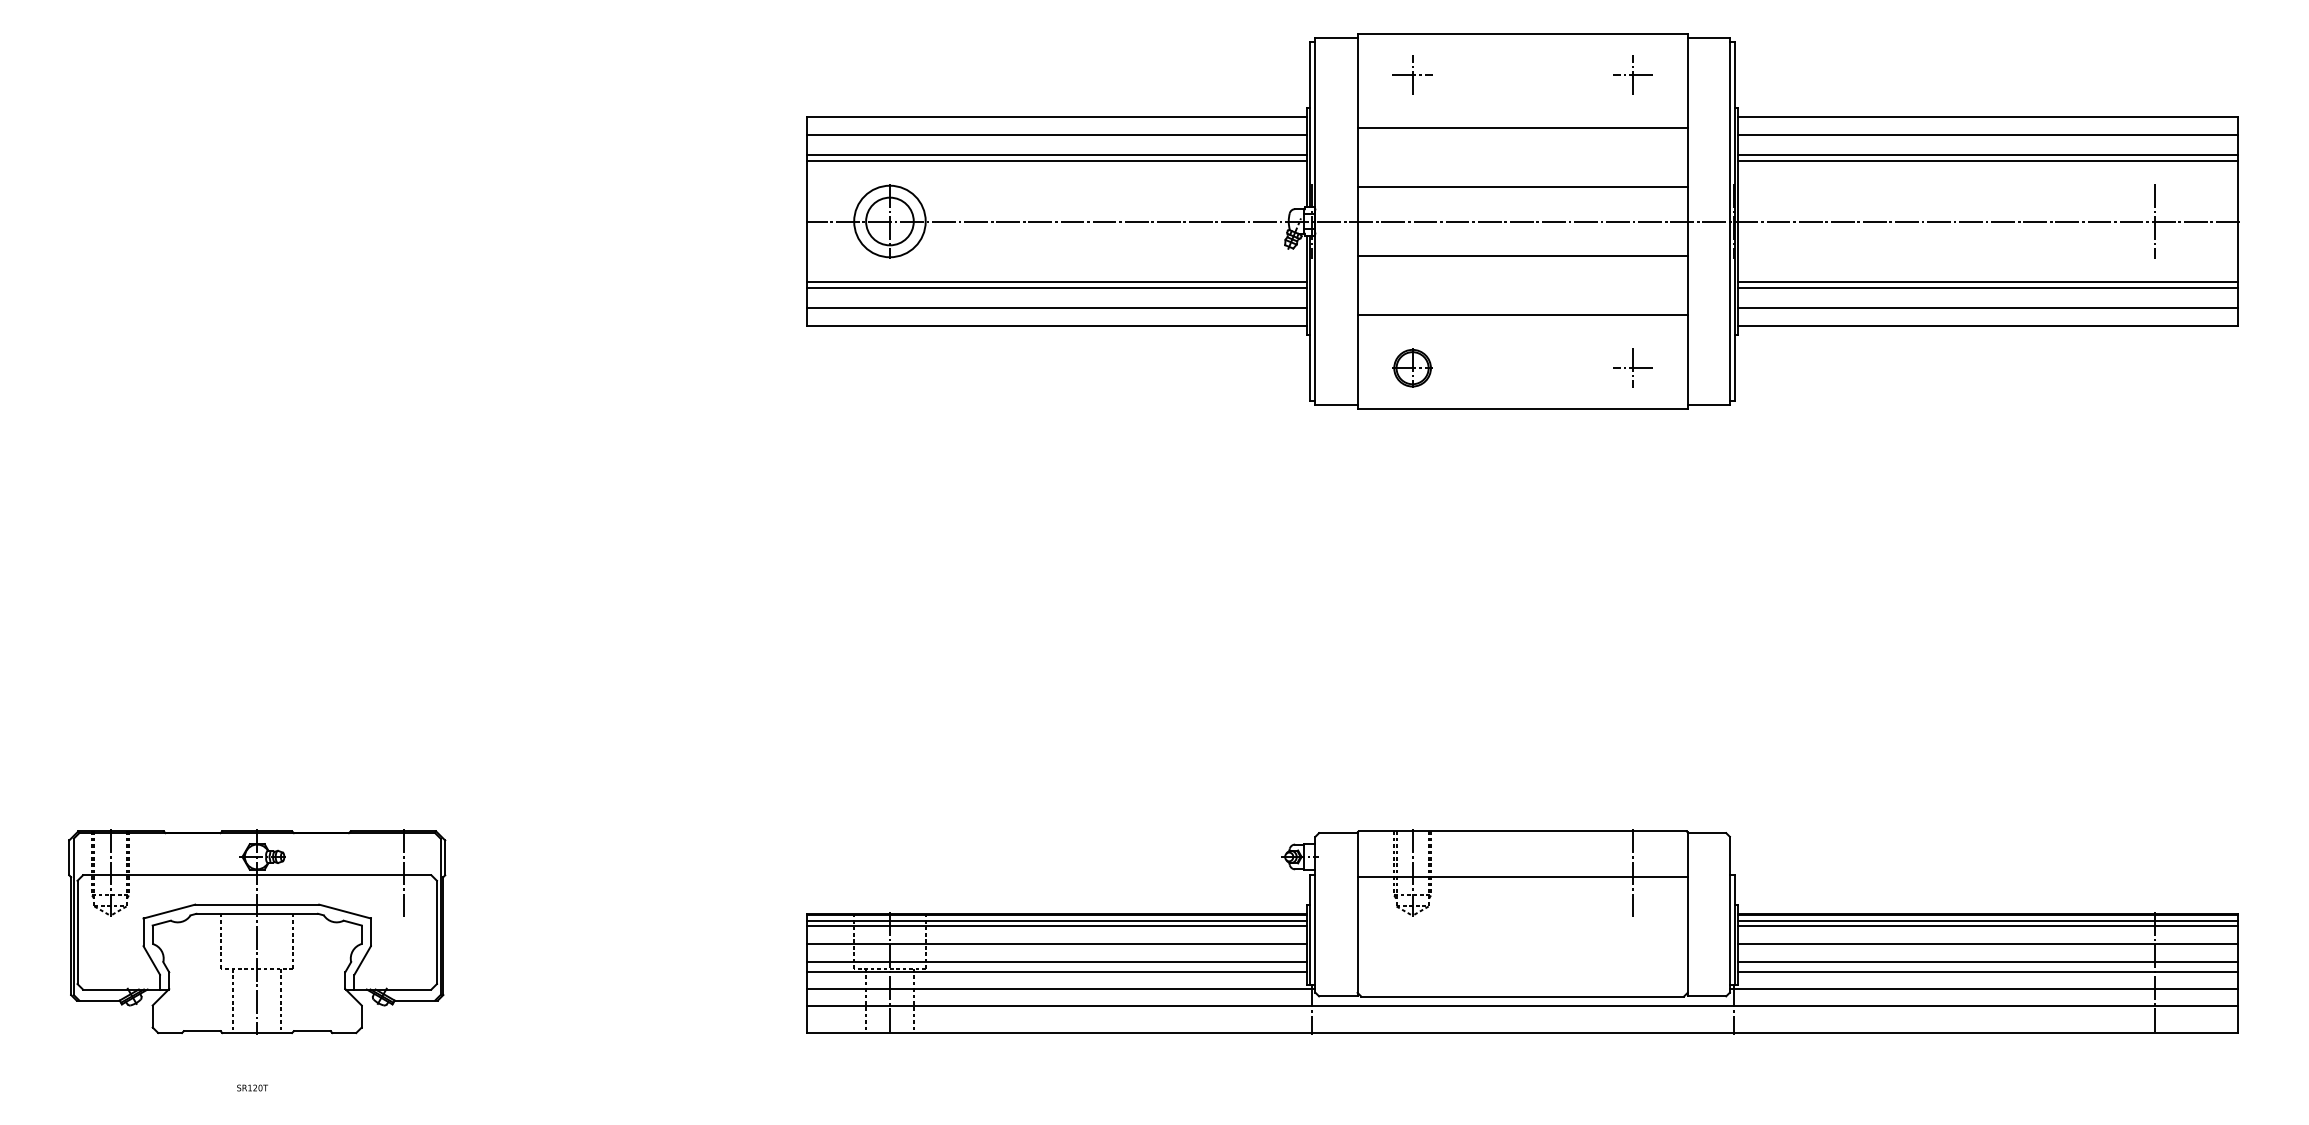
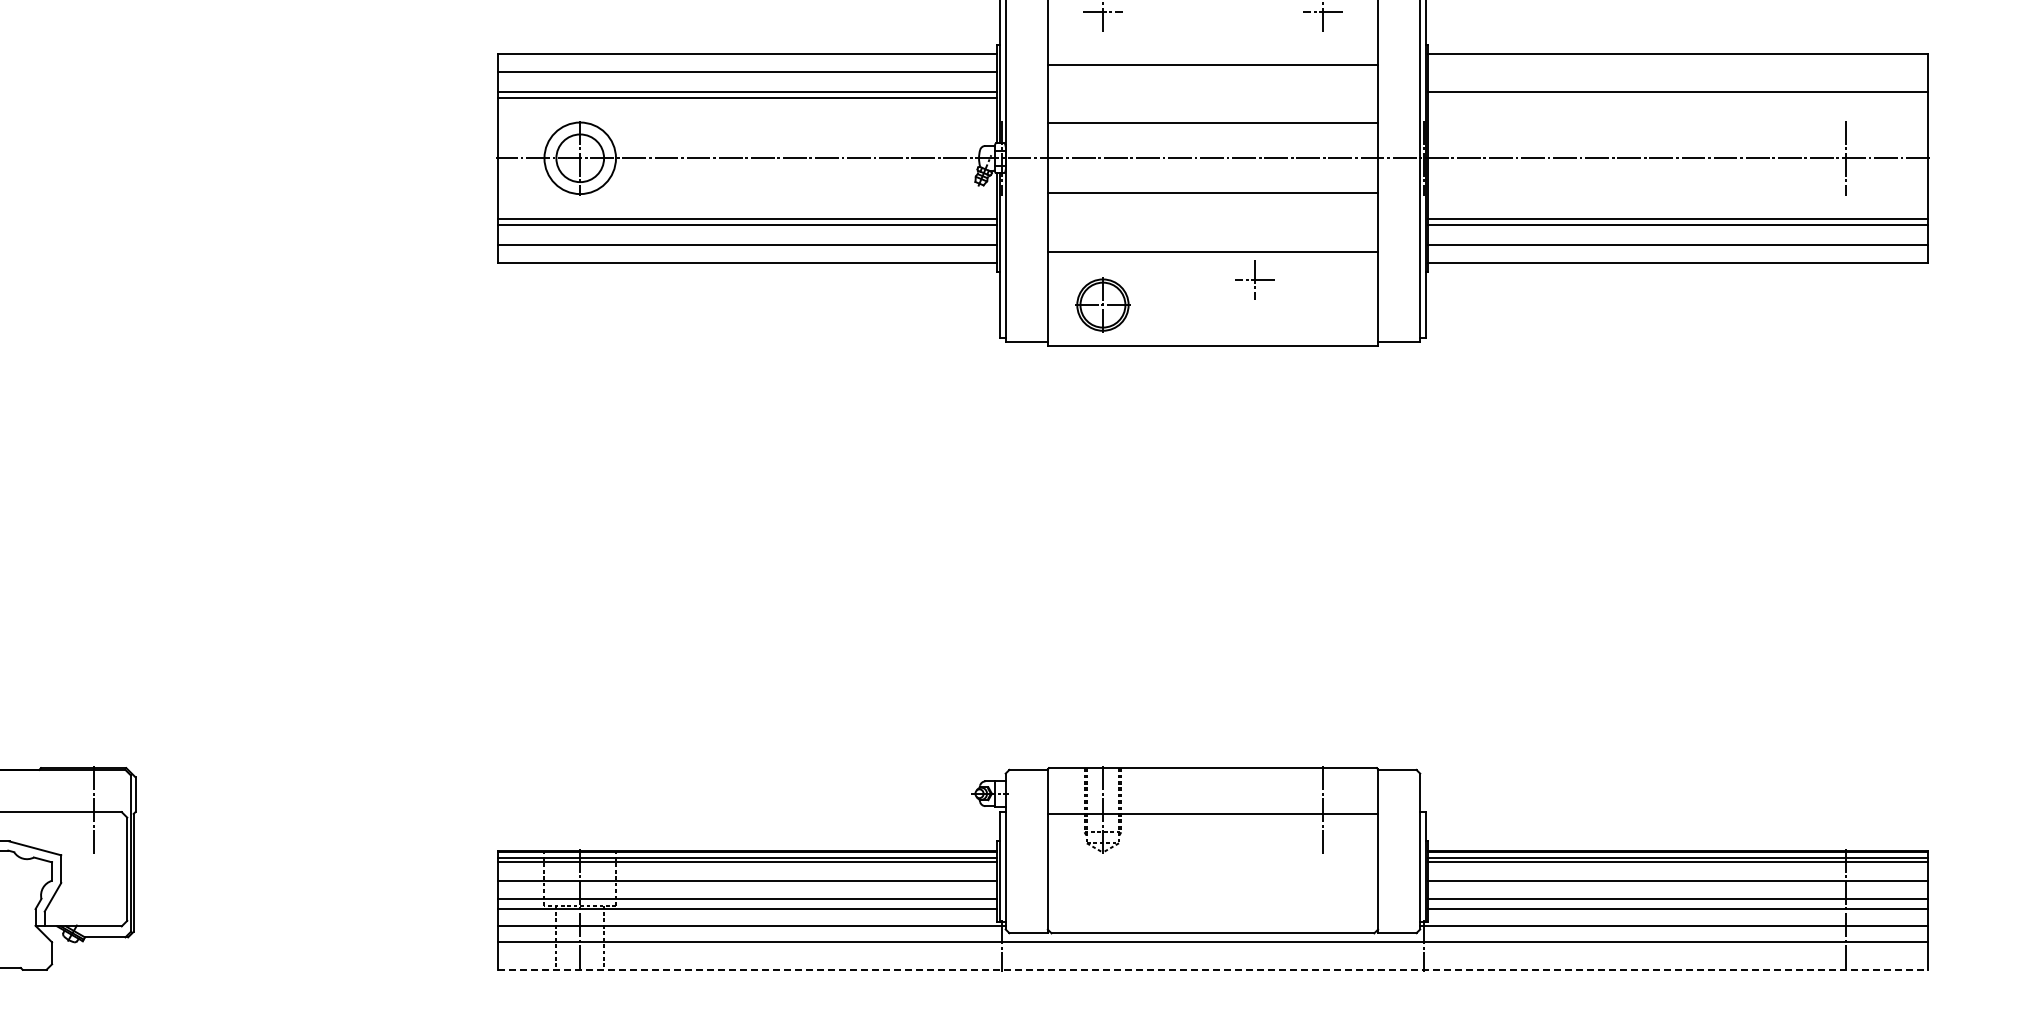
line: (1987, 135) -> (1677, 72), removed
line: (1987, 160) -> (1677, 97), removed
part: (1412, 367) -> (1102, 304), size x1.4
part: (1632, 367) -> (1254, 279), moved
line: (1523, 1033) -> (1213, 970), solid -> dashed

